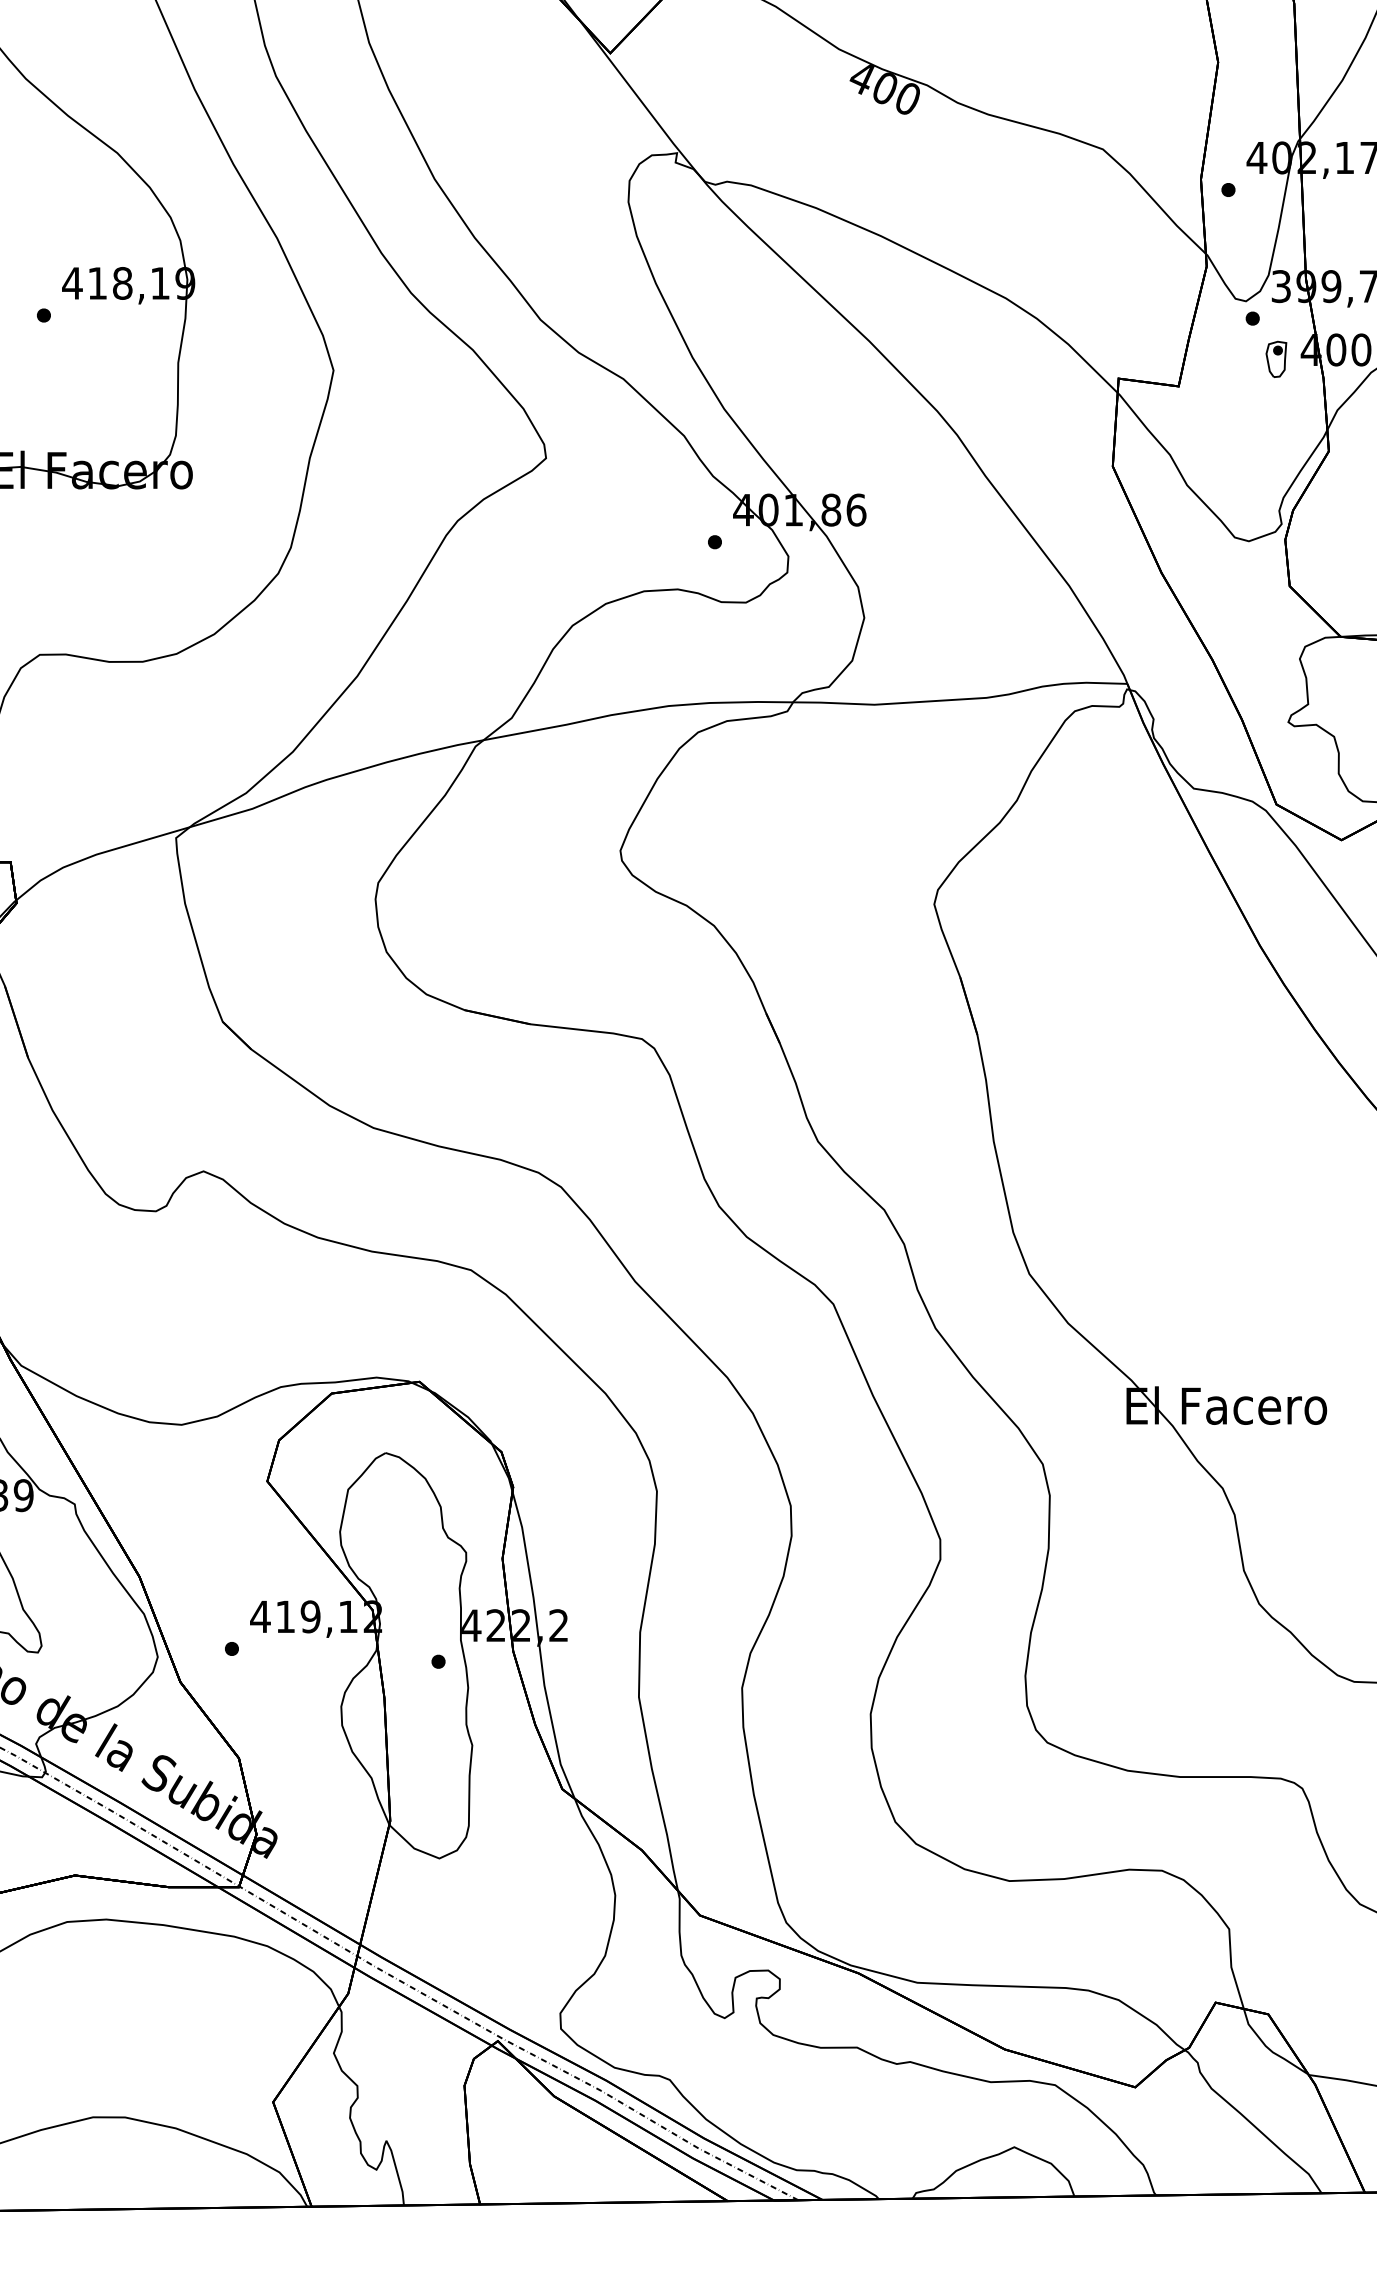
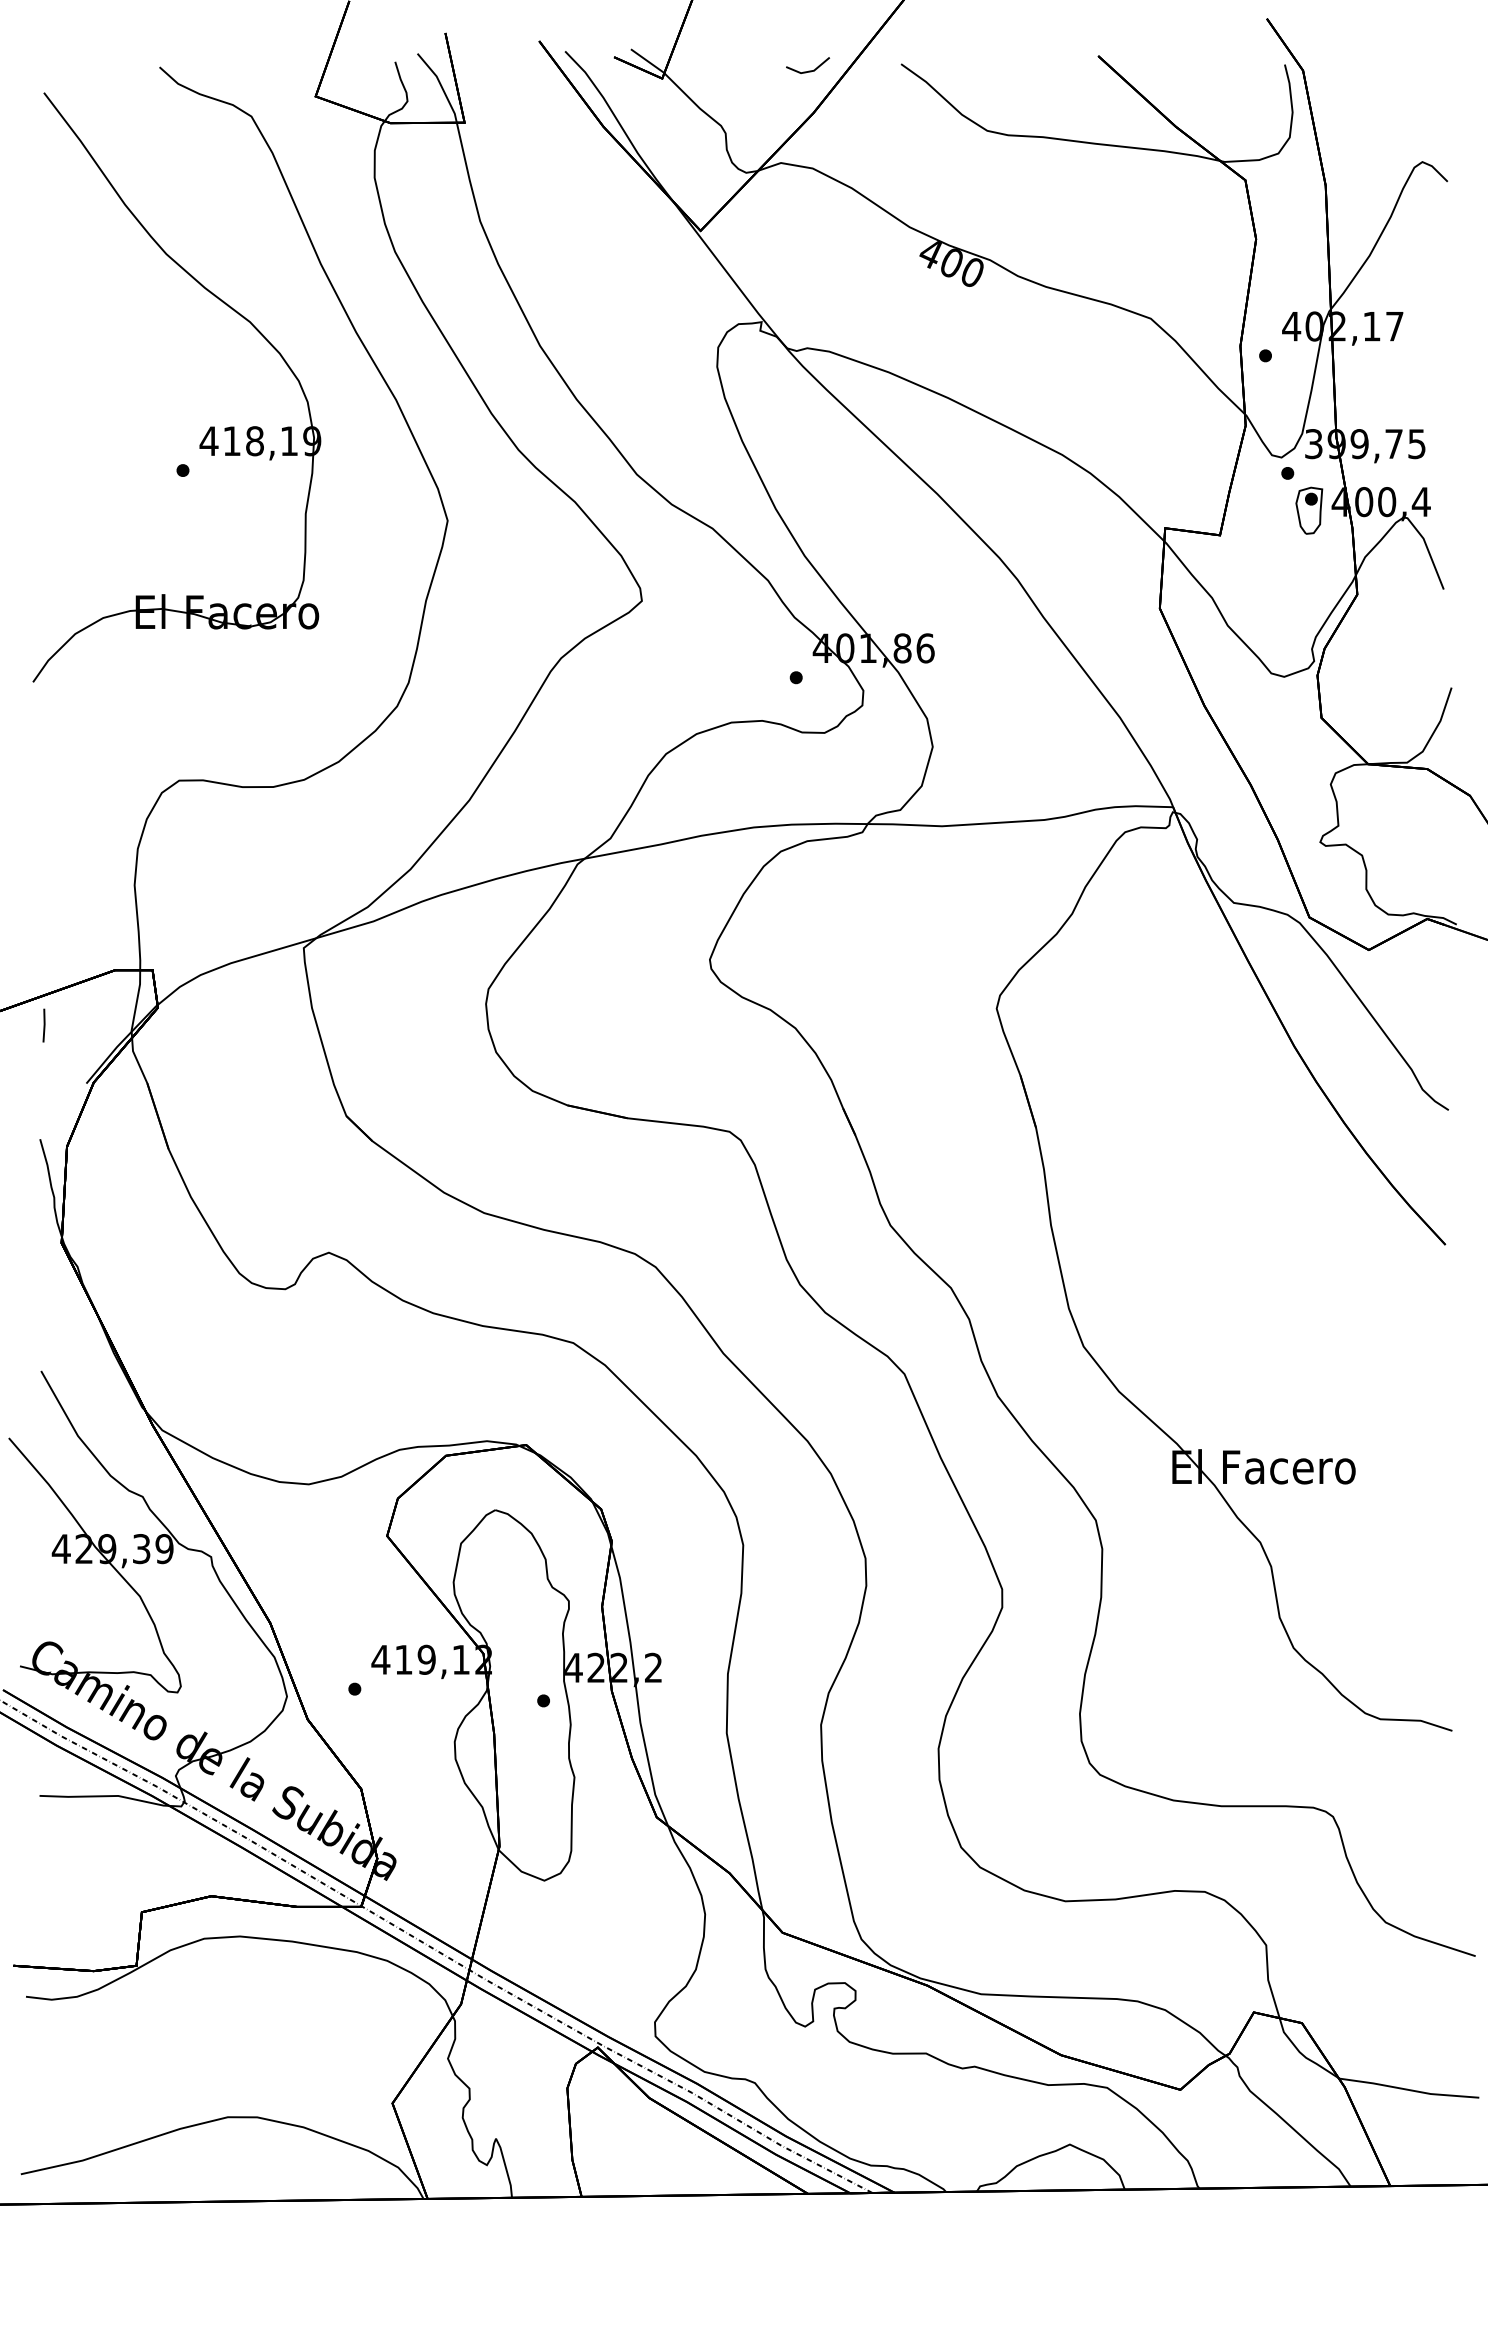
part: (1276, 359) -> (1309, 510), size x1.43

